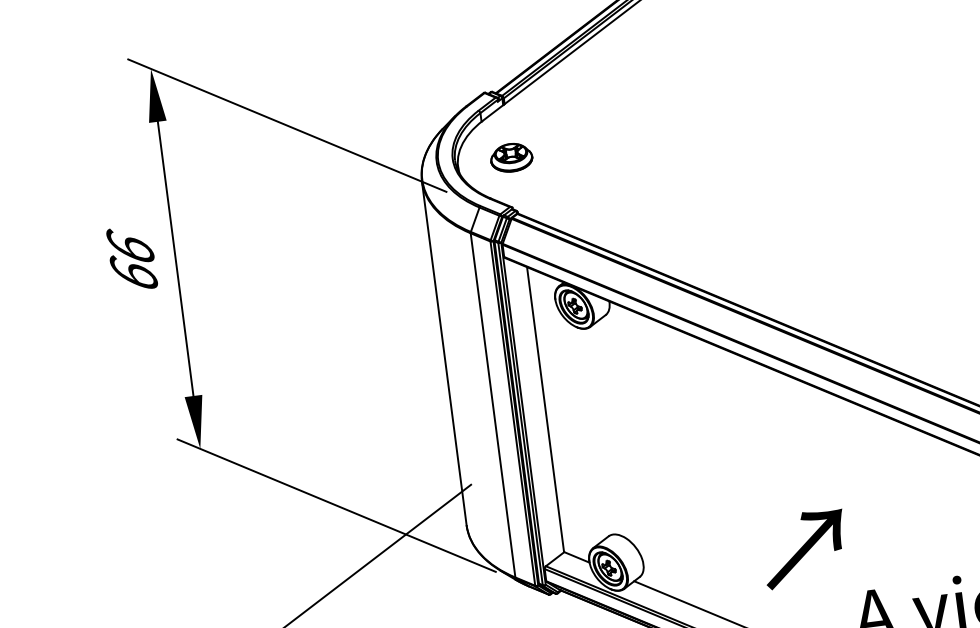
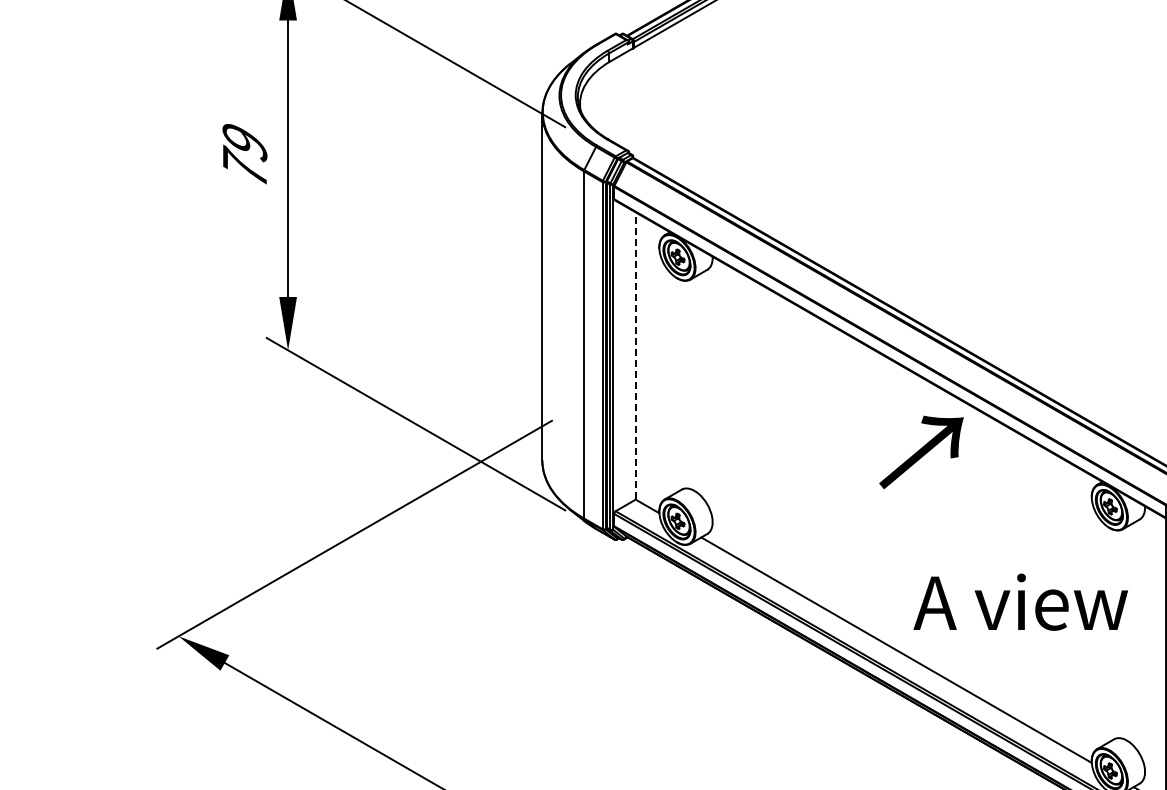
part: (510, 157) -> (633, 101), removed
text: (131, 258) -> (244, 152), 66 -> 79
line: (545, 409) -> (635, 355), solid -> dashed
text: (804, 549) -> (921, 452), moved

